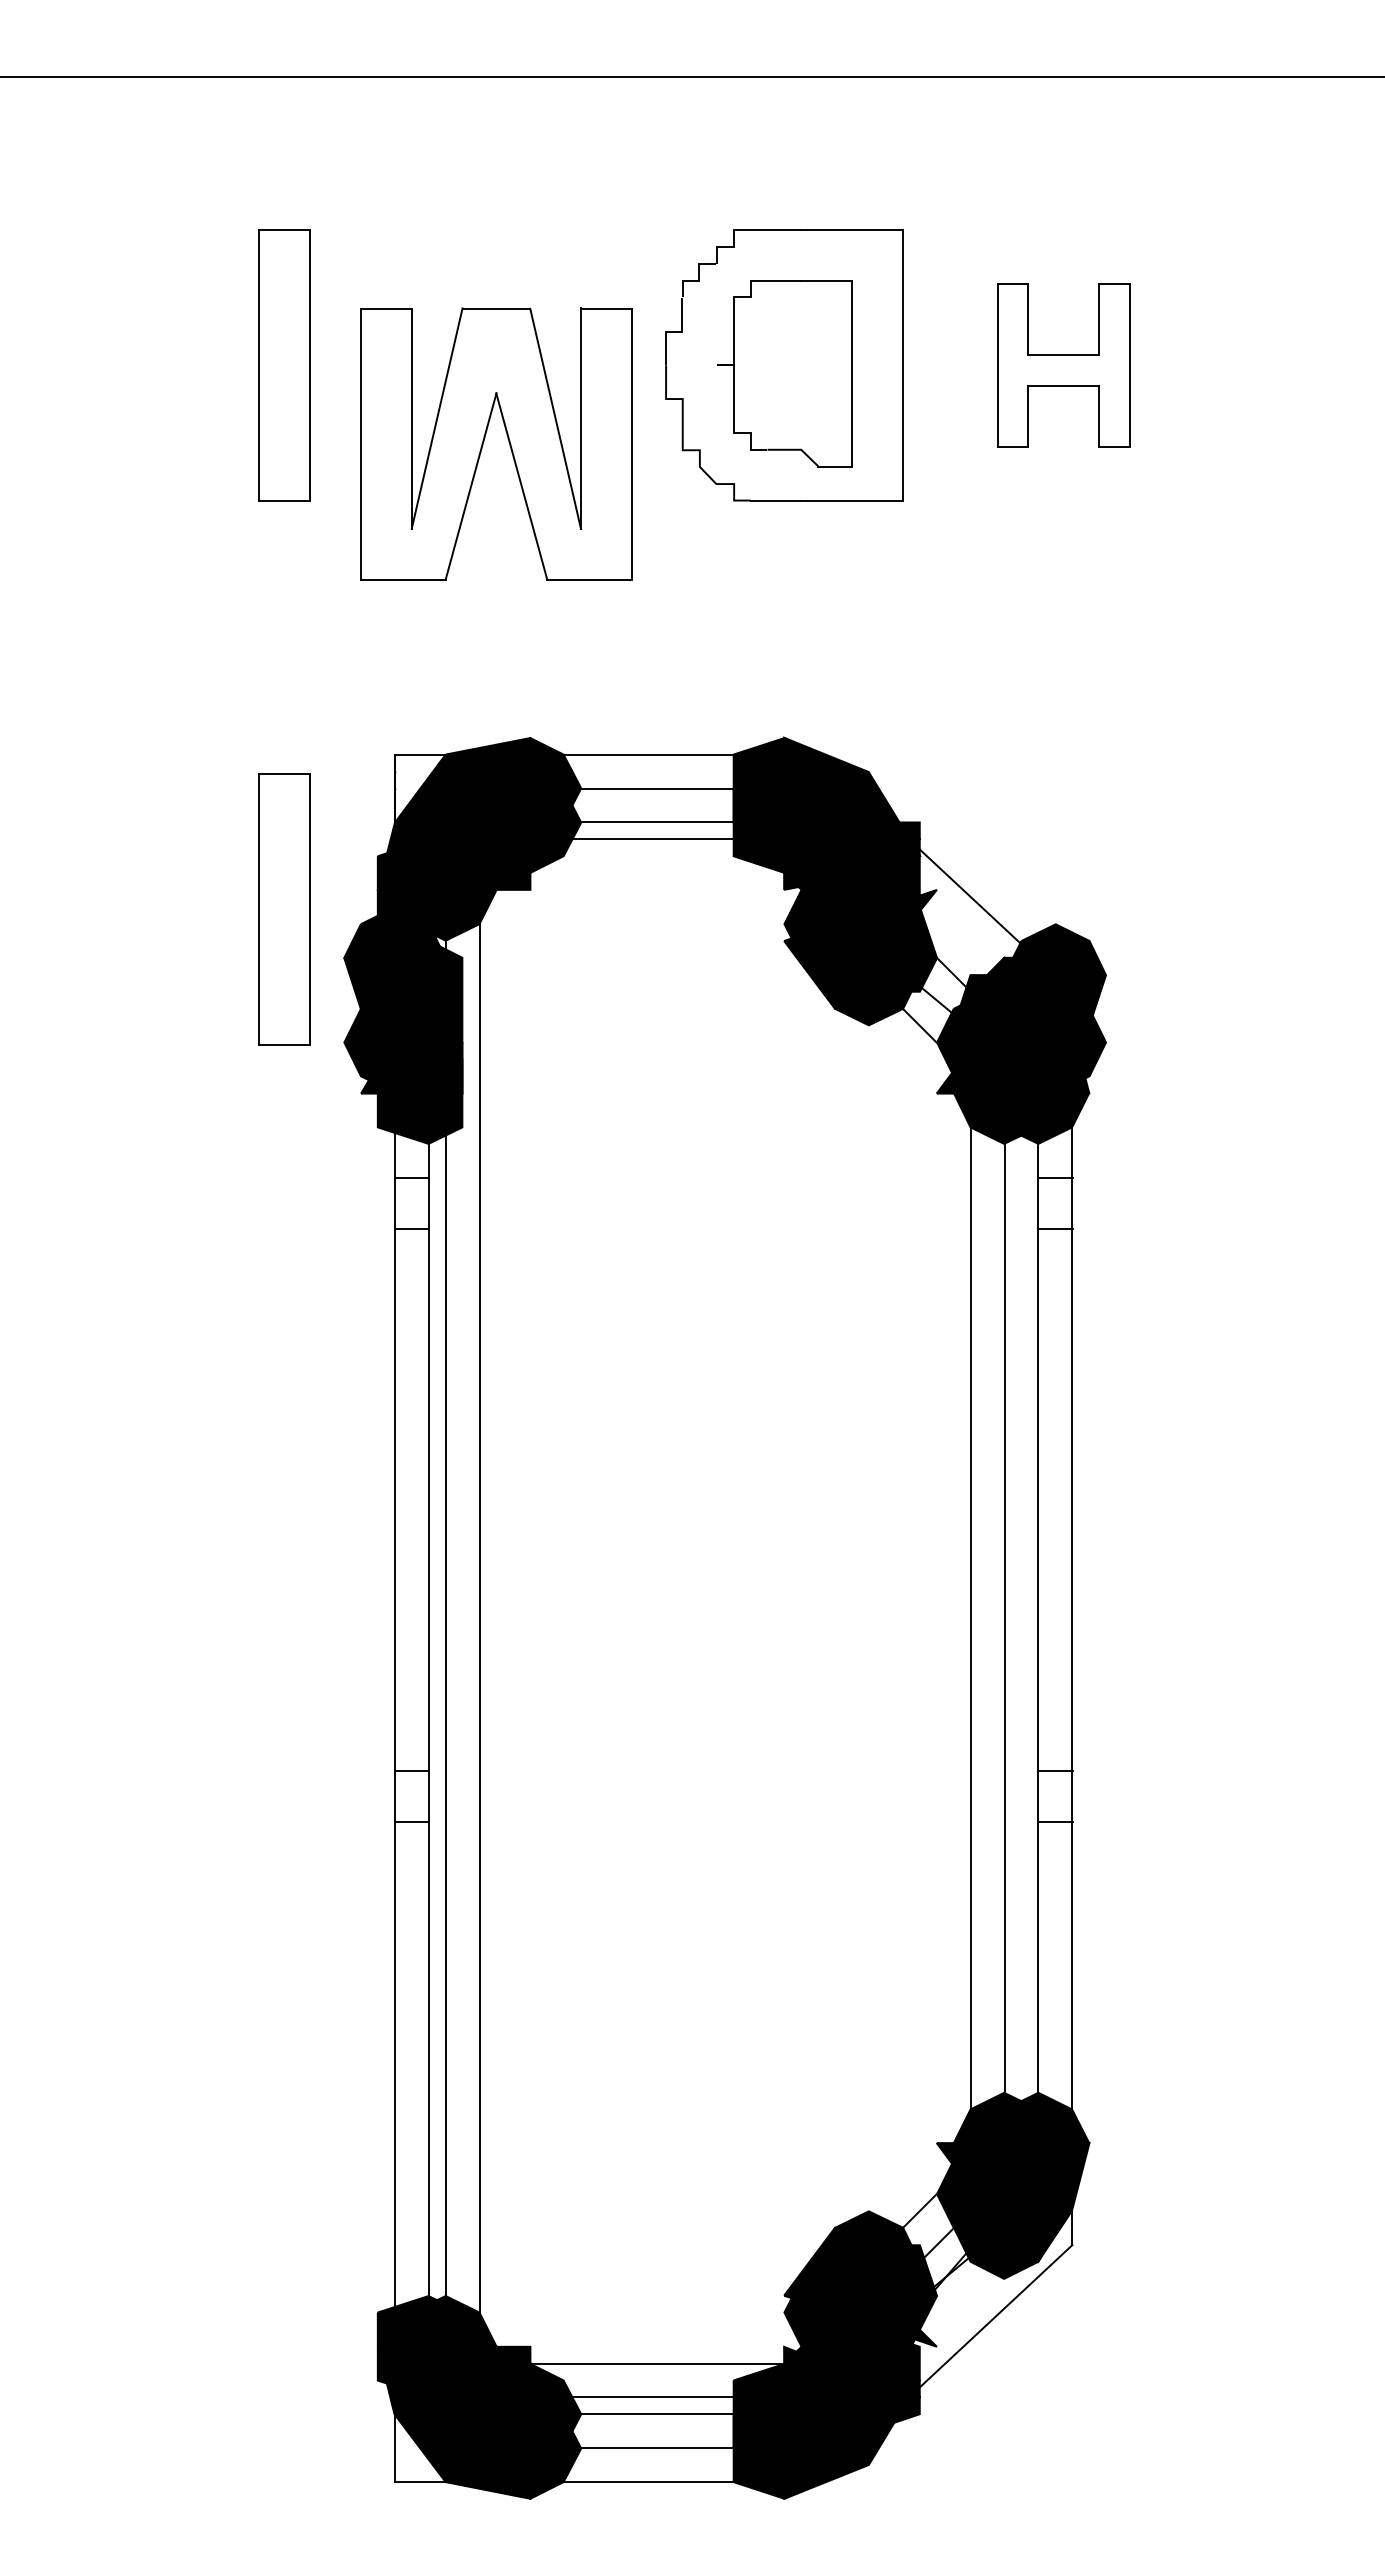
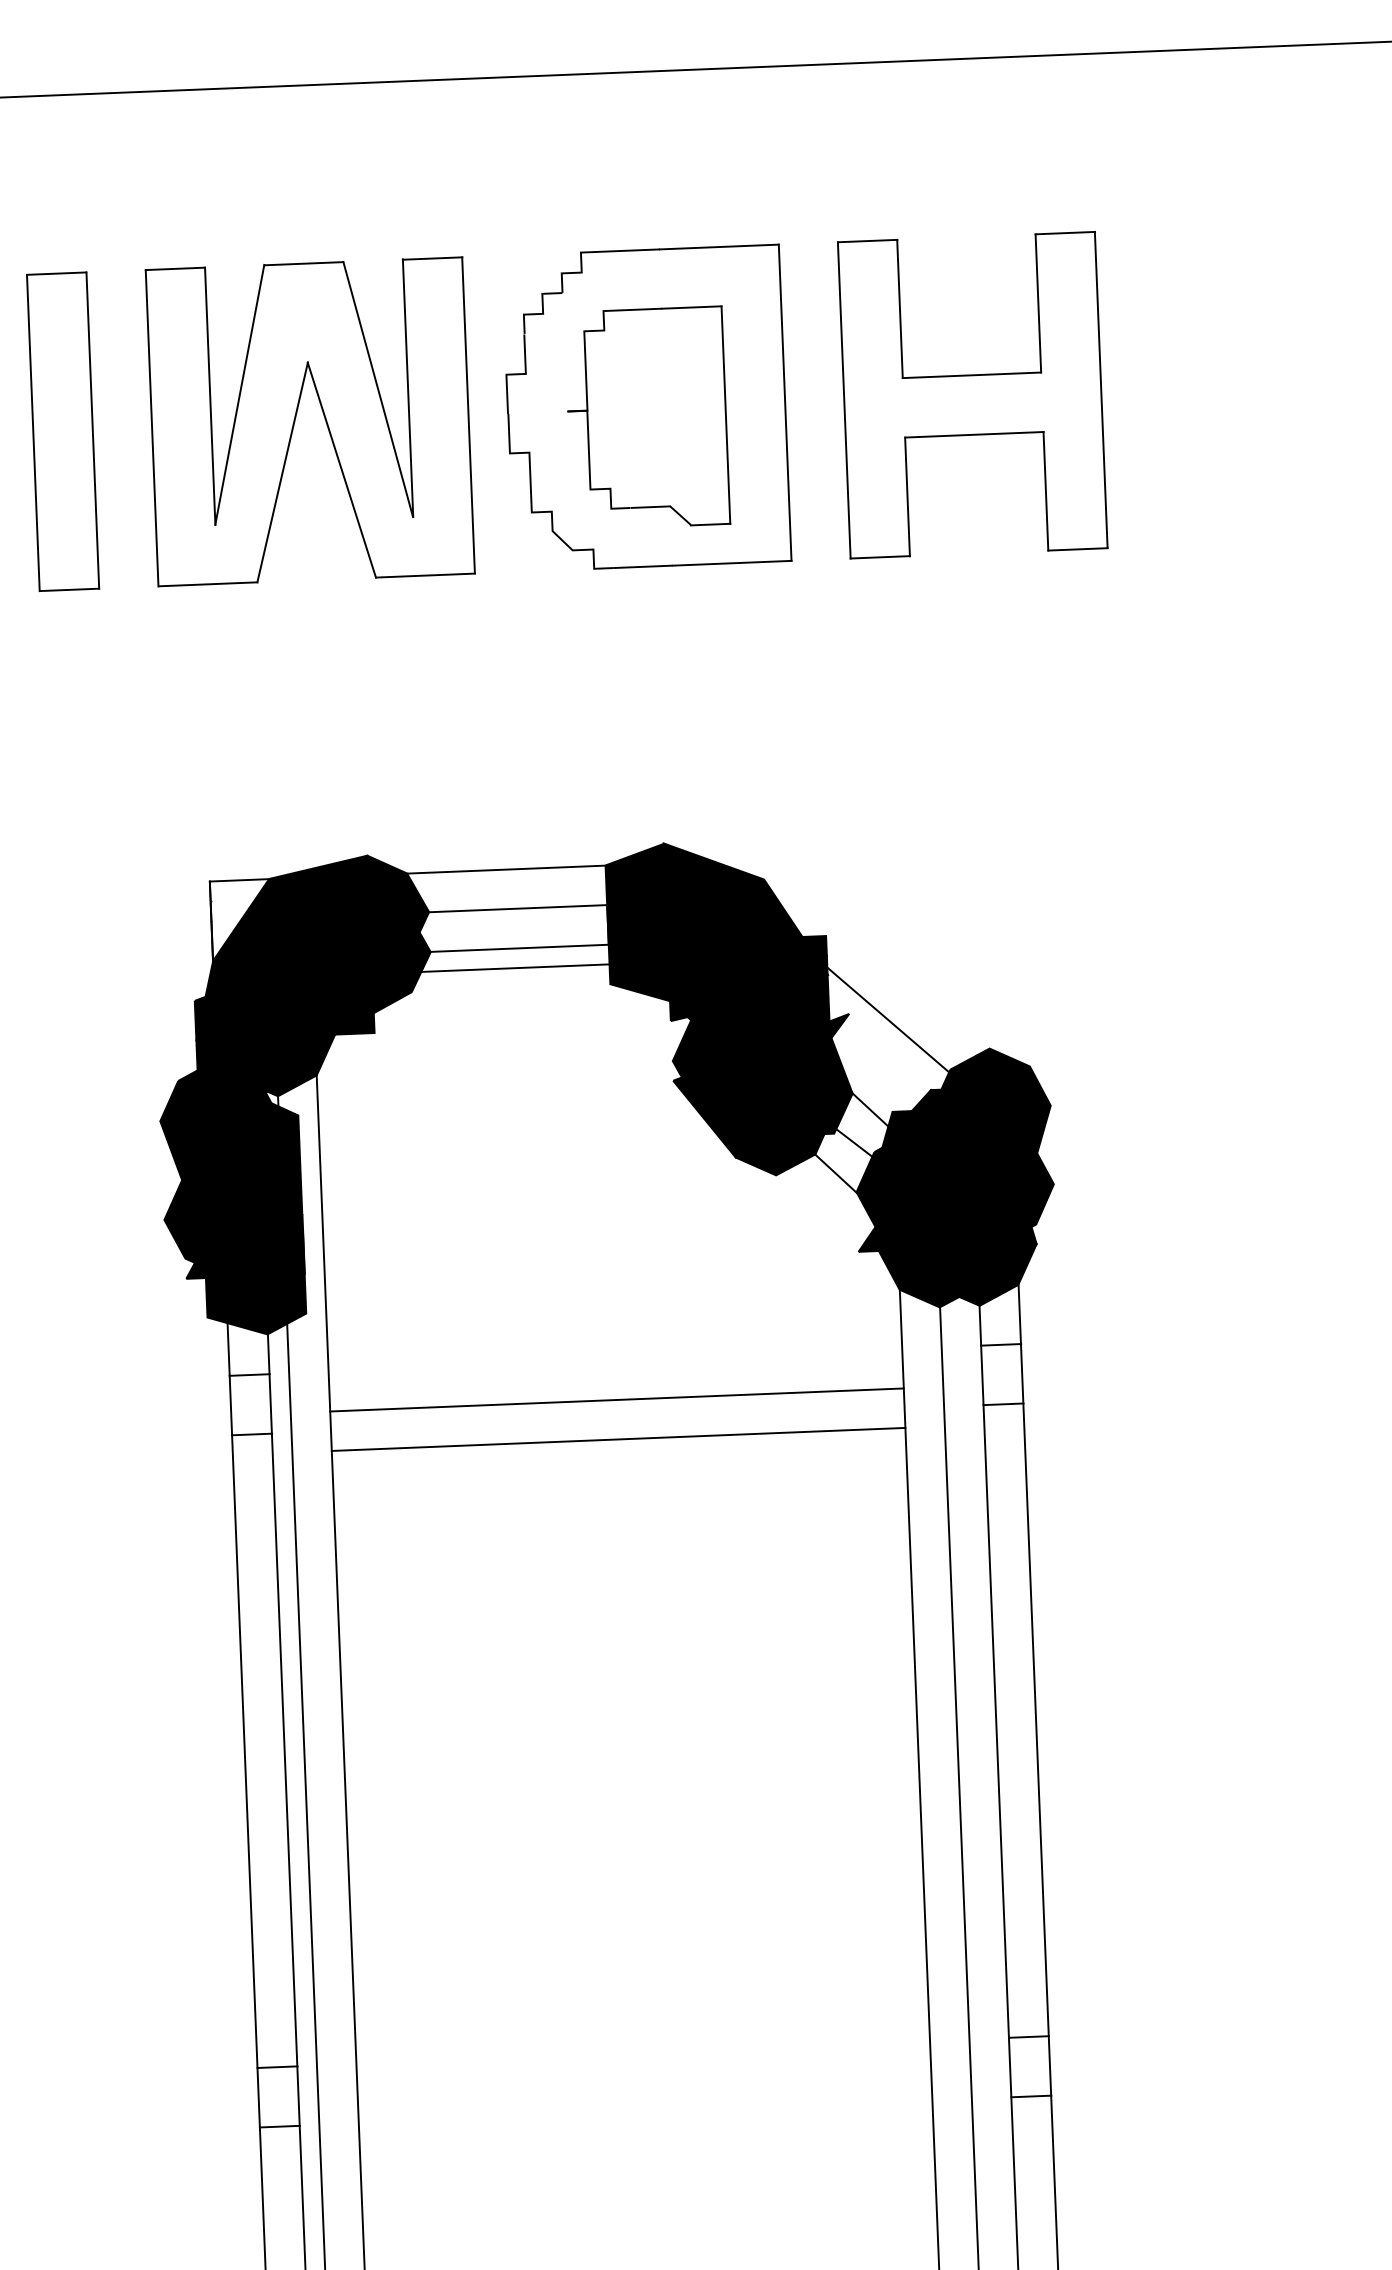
part: (1063, 365) -> (972, 395), size x1.67
part: (508, 442) -> (324, 419), moved
part: (284, 909) -> (88, 1067), removed
line: (724, 1211) -> (616, 1399), added
line: (724, 1245) -> (617, 1439), added

